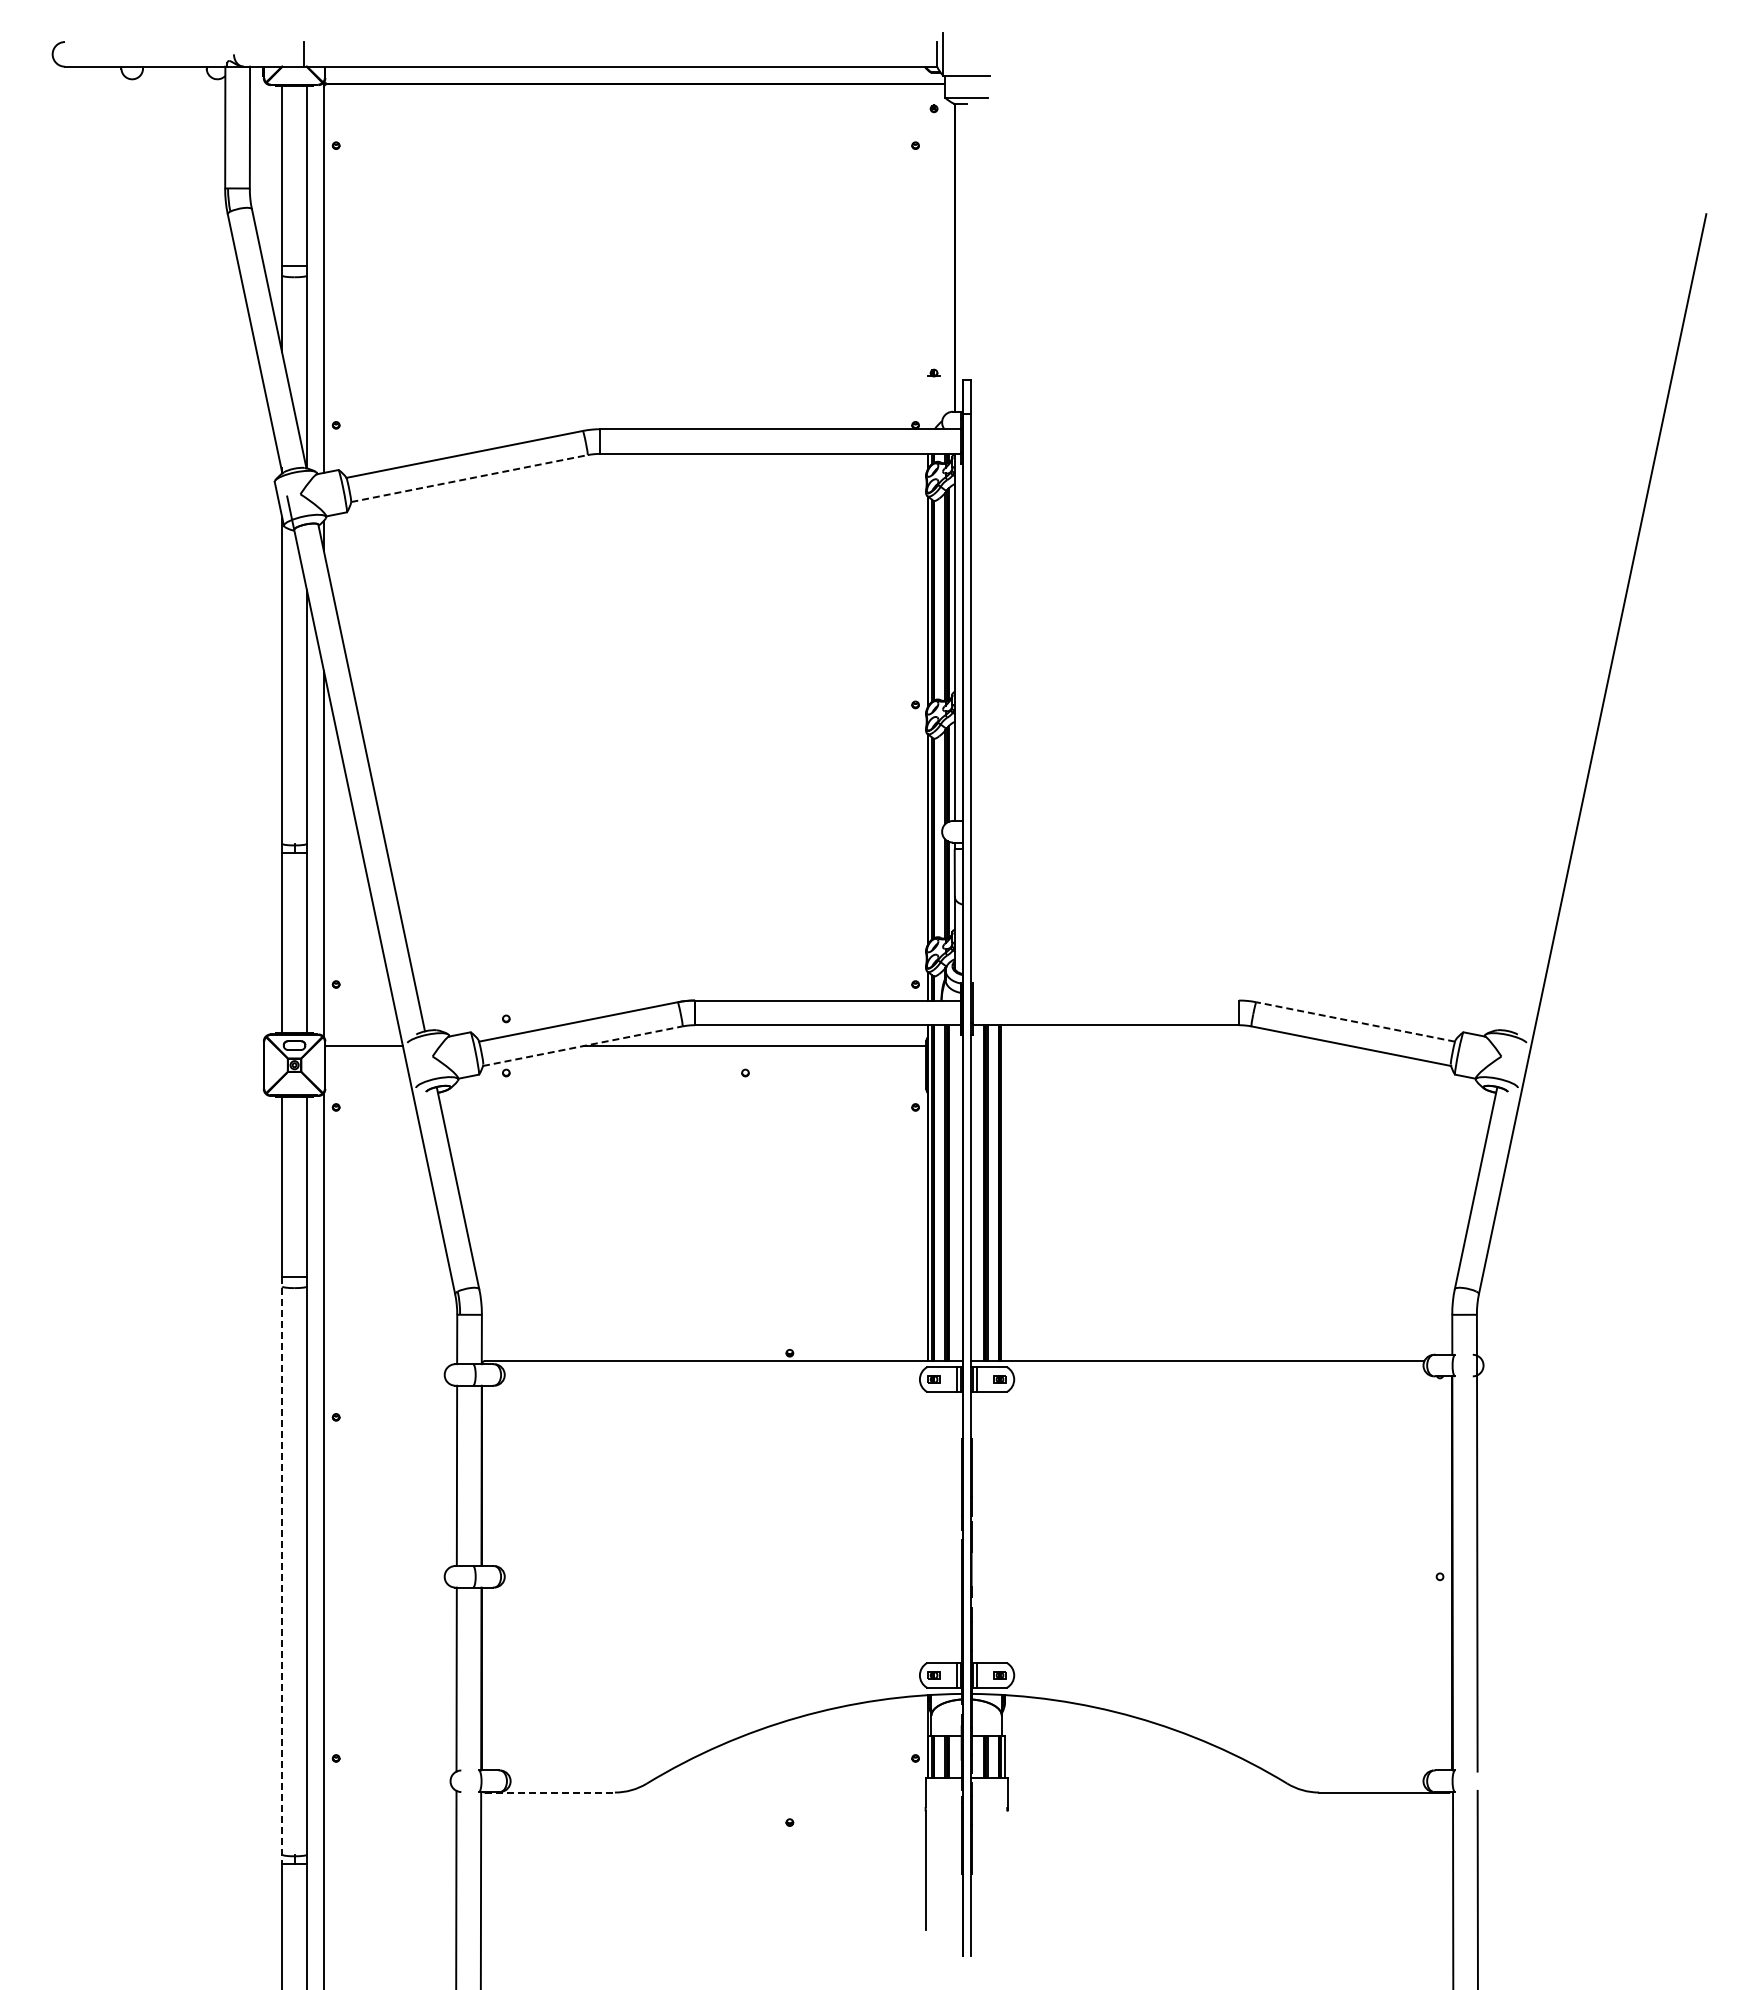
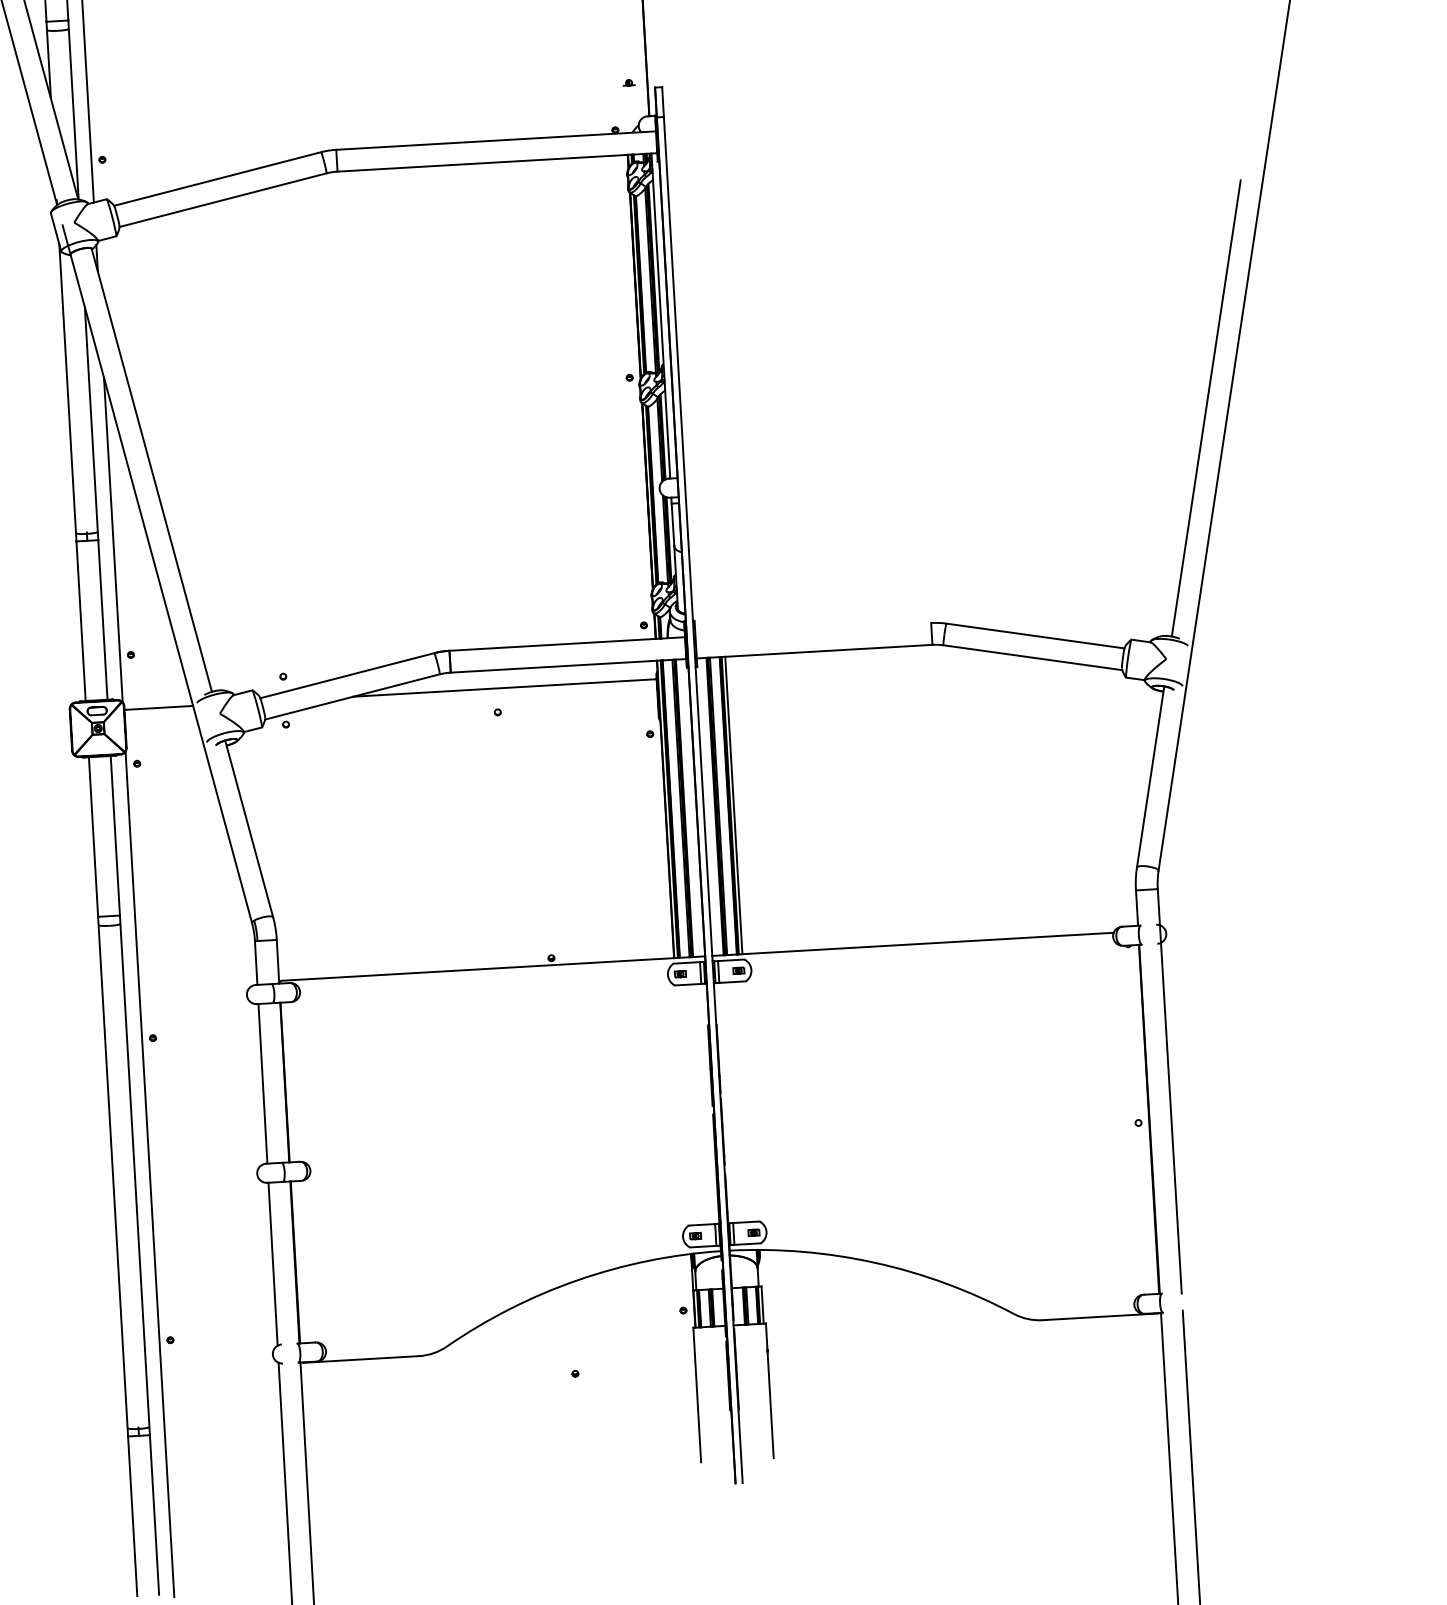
line: (469, 478) -> (223, 200), dashed -> solid
line: (1562, 776) -> (1206, 408), added
line: (1355, 1021) -> (1035, 635), dashed -> solid
line: (582, 1046) -> (352, 697), dashed -> solid
line: (1005, 1193) -> (734, 805), added
line: (282, 1571) -> (113, 1177), dashed -> solid
line: (549, 1792) -> (361, 1359), dashed -> solid
line: (1007, 1870) -> (770, 1405), added

